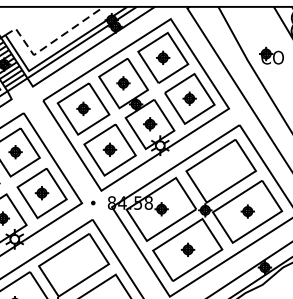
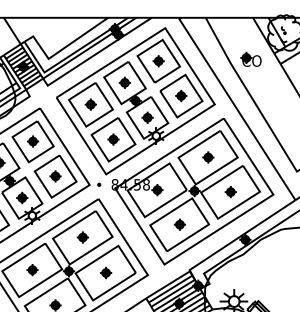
line: (48, 44) -> (61, 49), dashed -> solid
part: (221, 170) -> (208, 157), added
part: (73, 264) -> (82, 237), added

